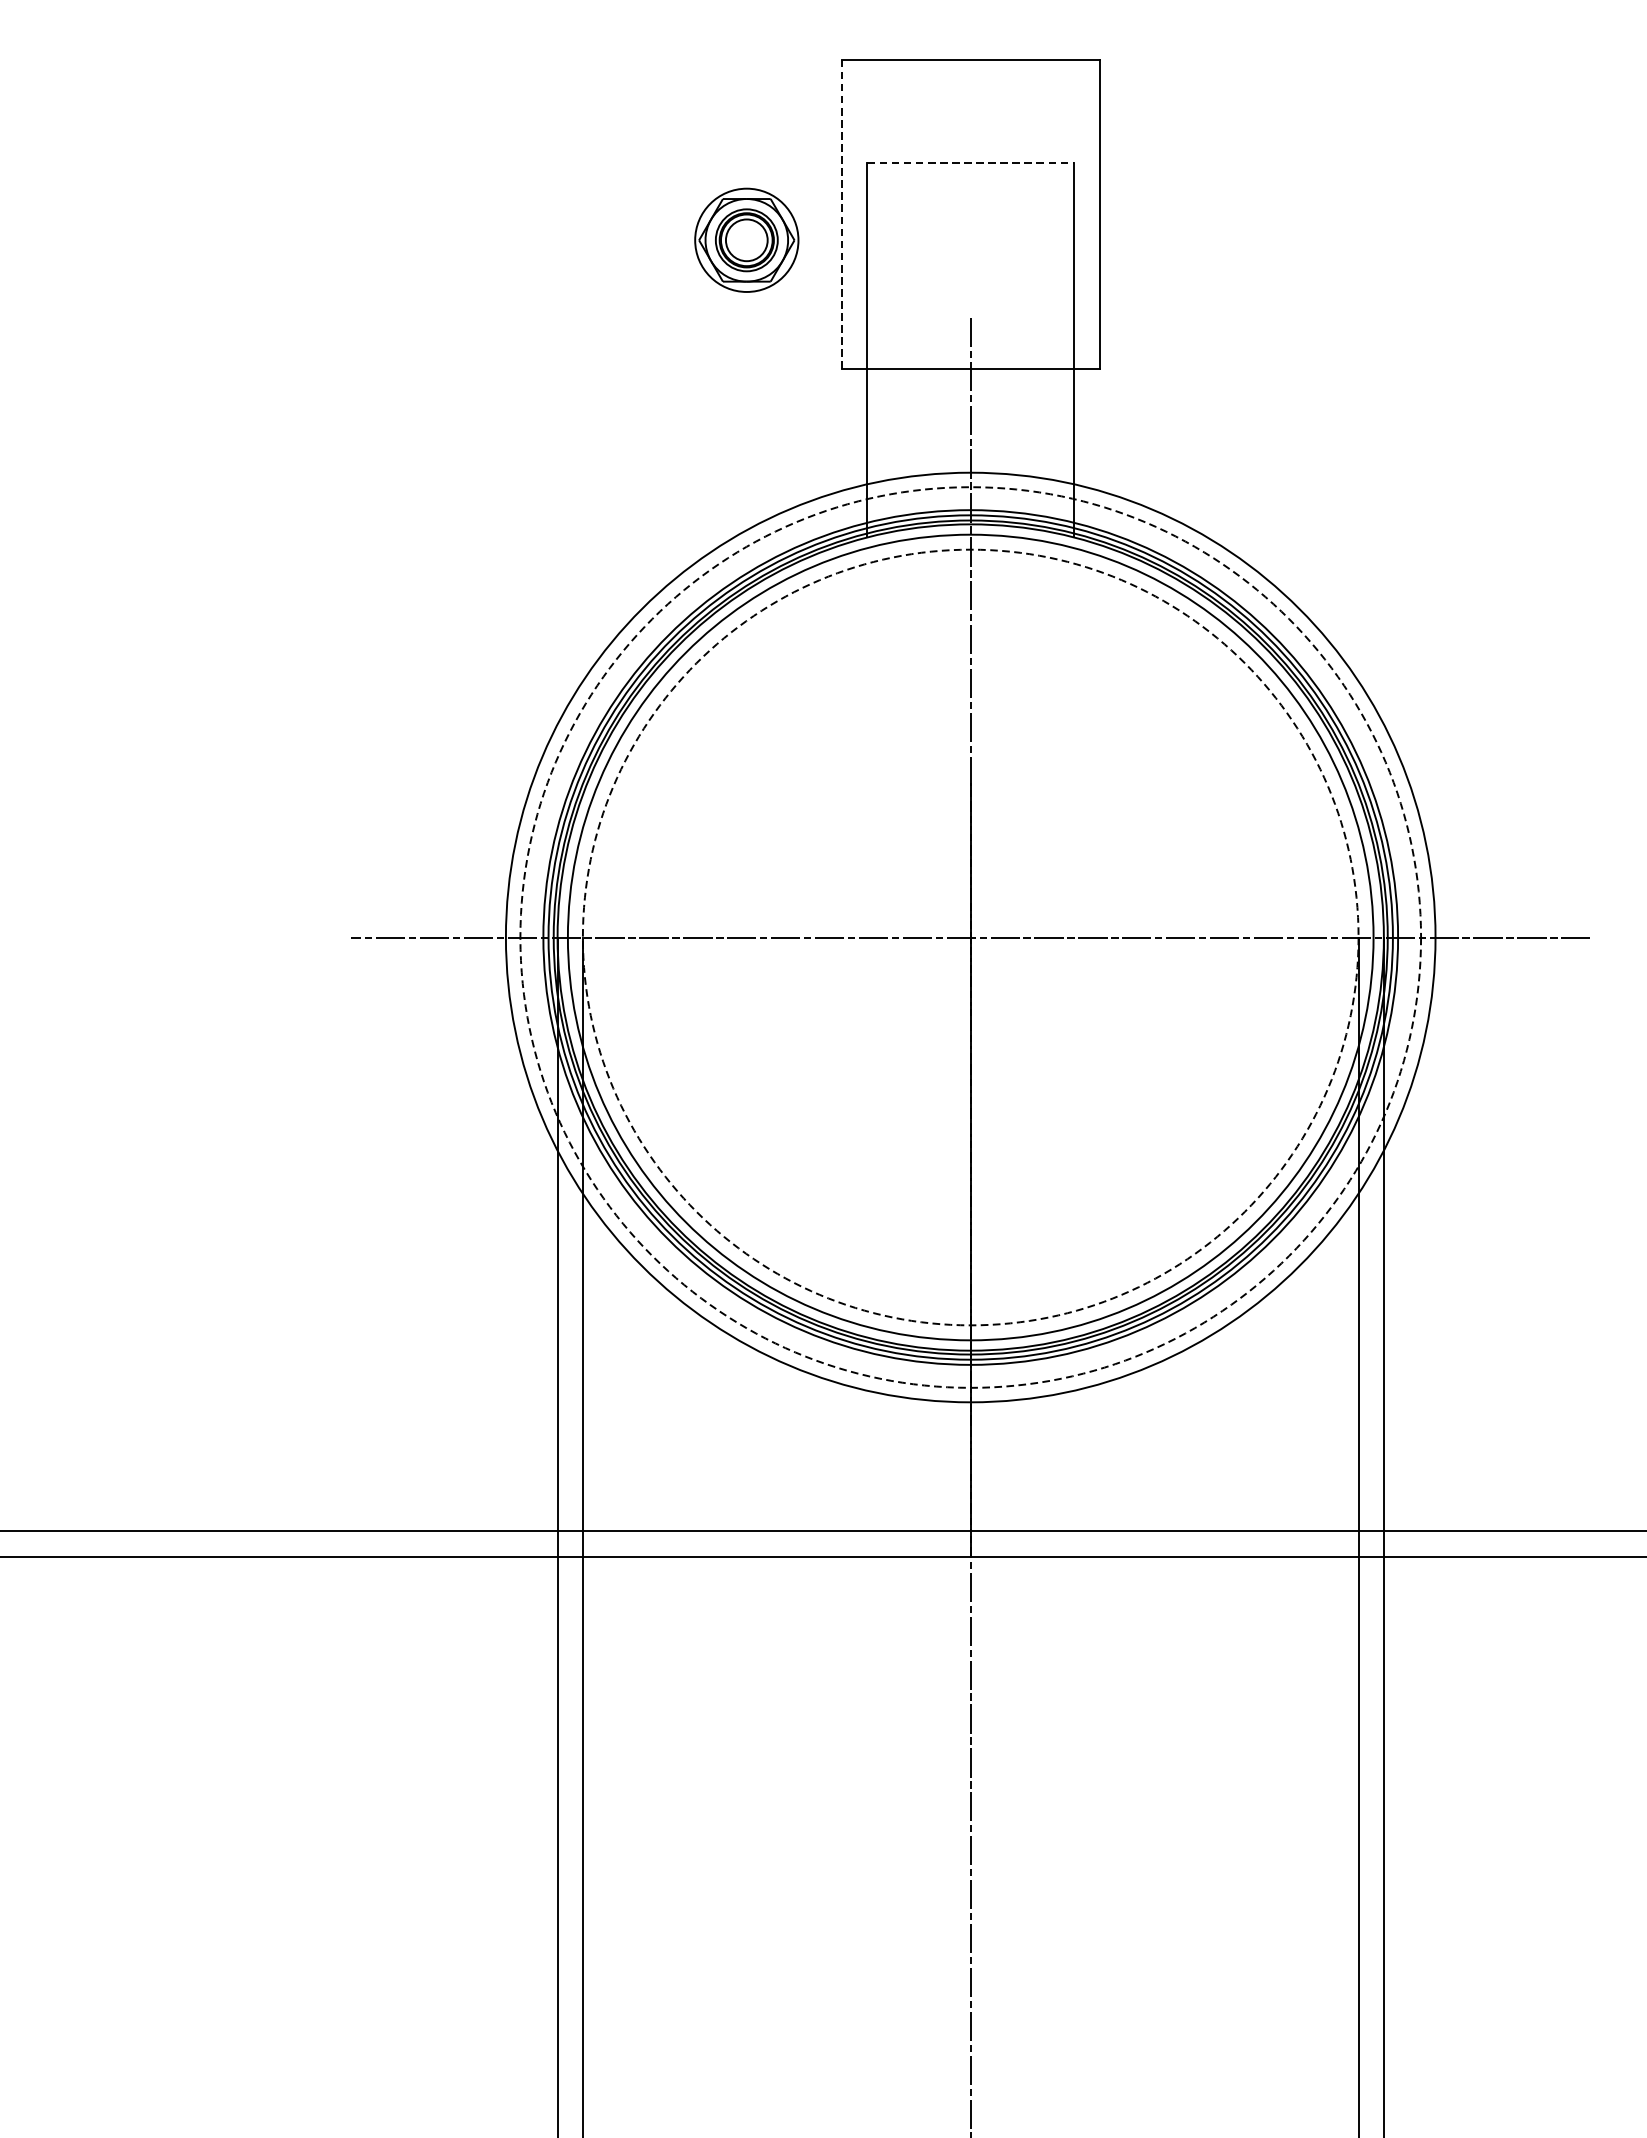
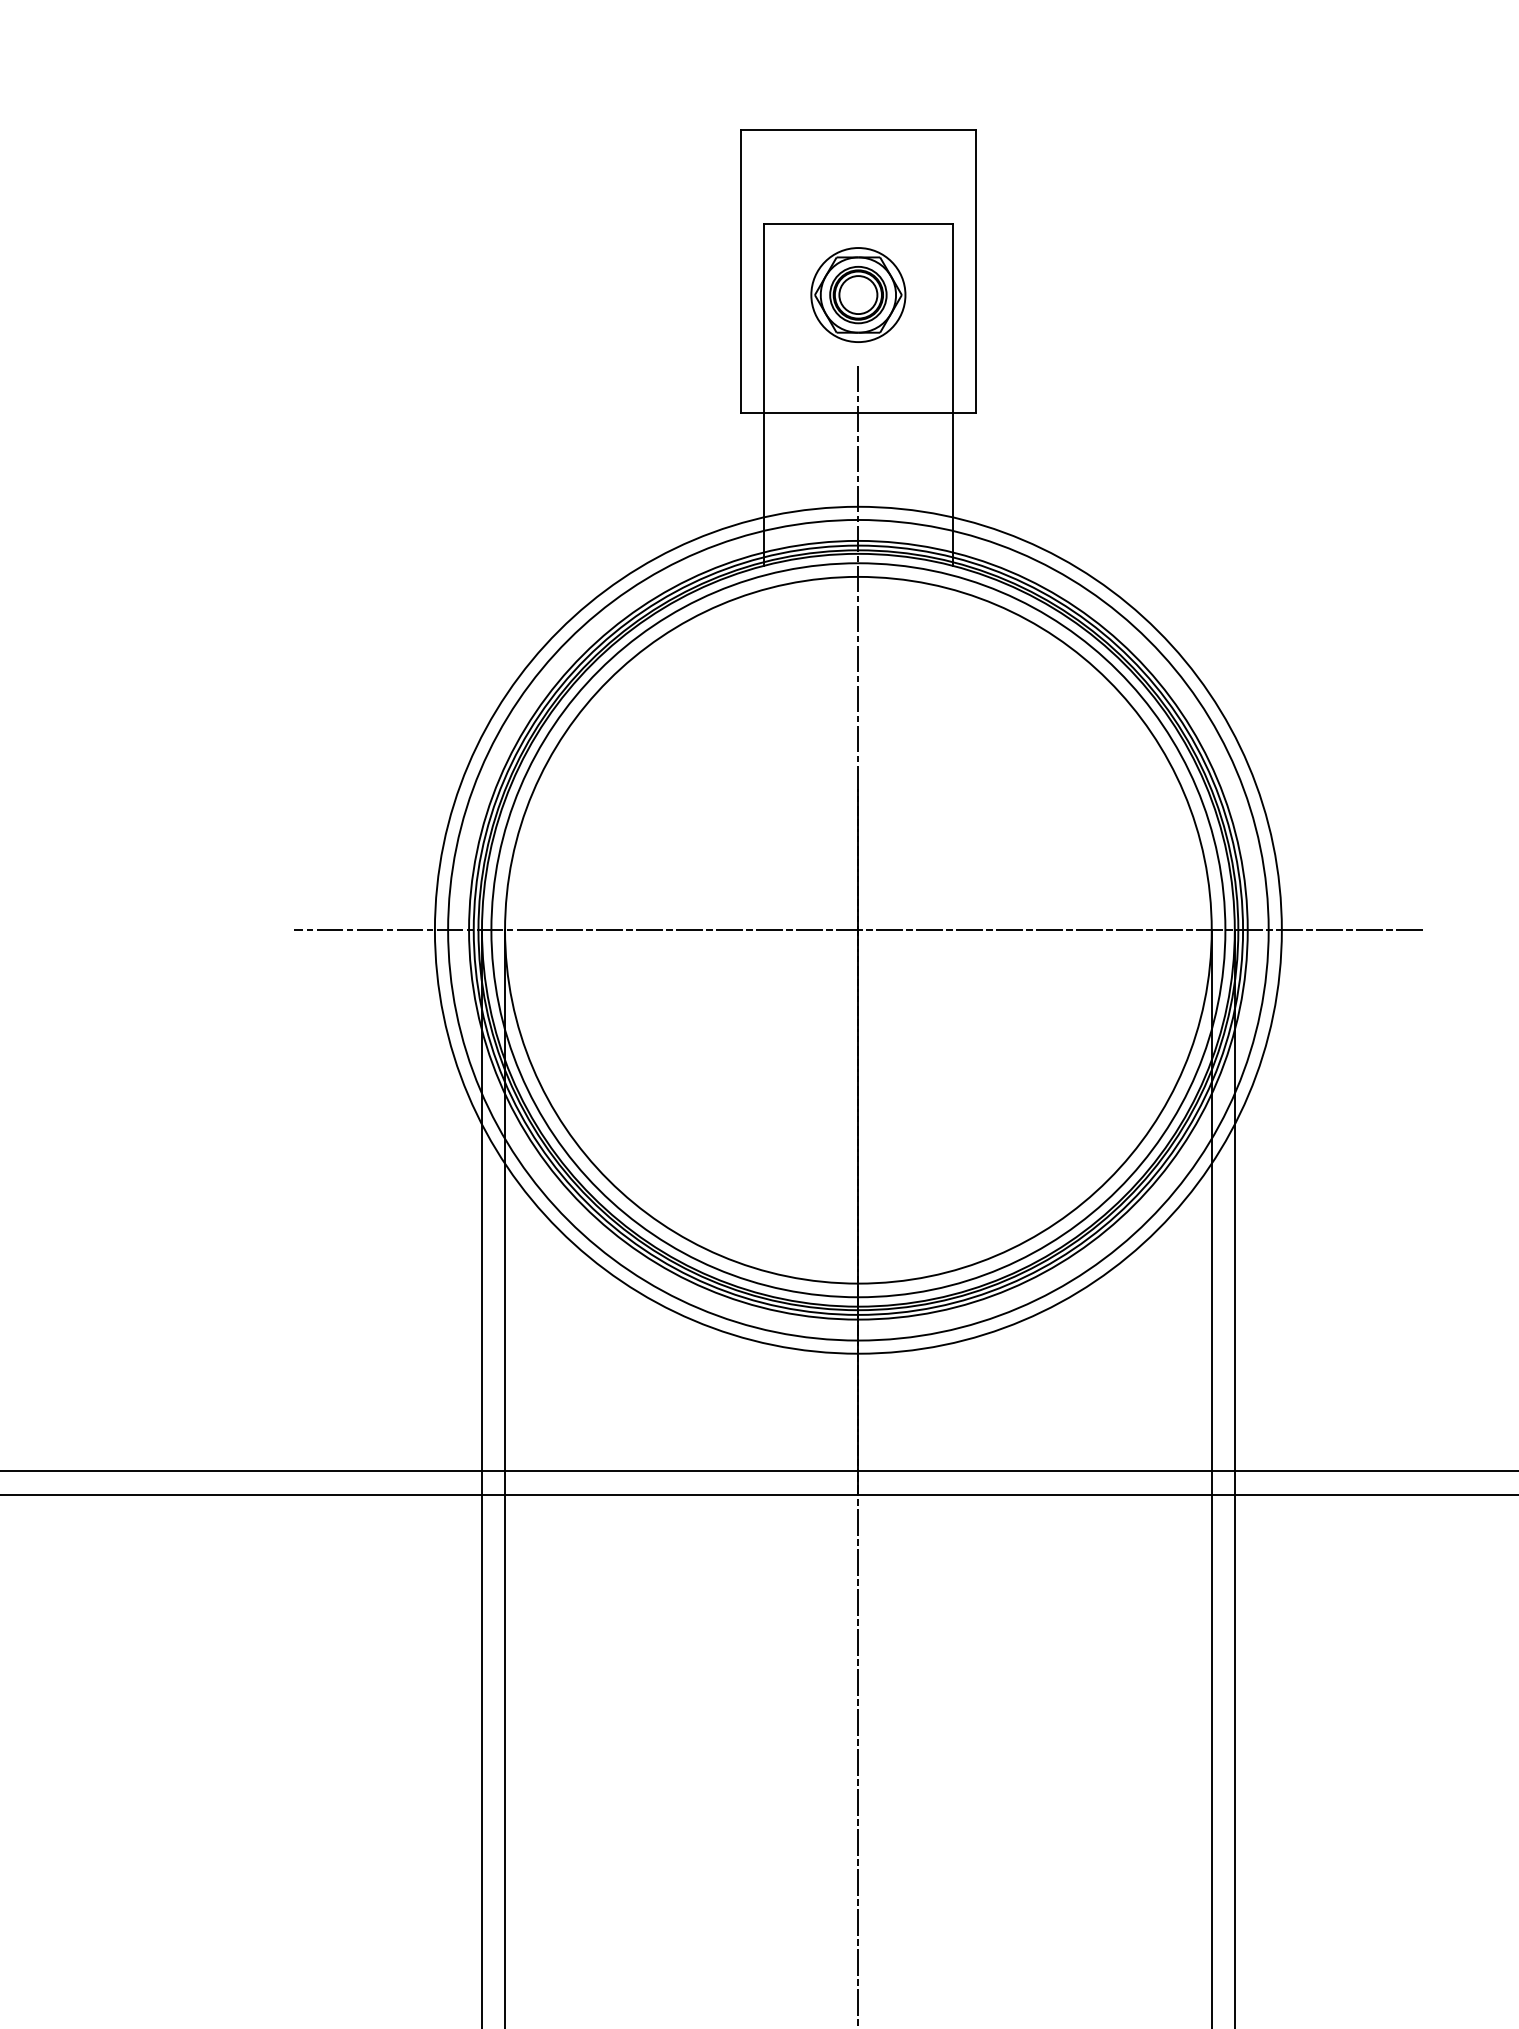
line: (970, 162) -> (858, 224), dashed -> solid
line: (841, 215) -> (740, 272), dashed -> solid
part: (746, 239) -> (858, 294), moved
circle: (970, 936) -> (858, 929), dashed -> solid
circle: (970, 936) -> (858, 929), dashed -> solid

